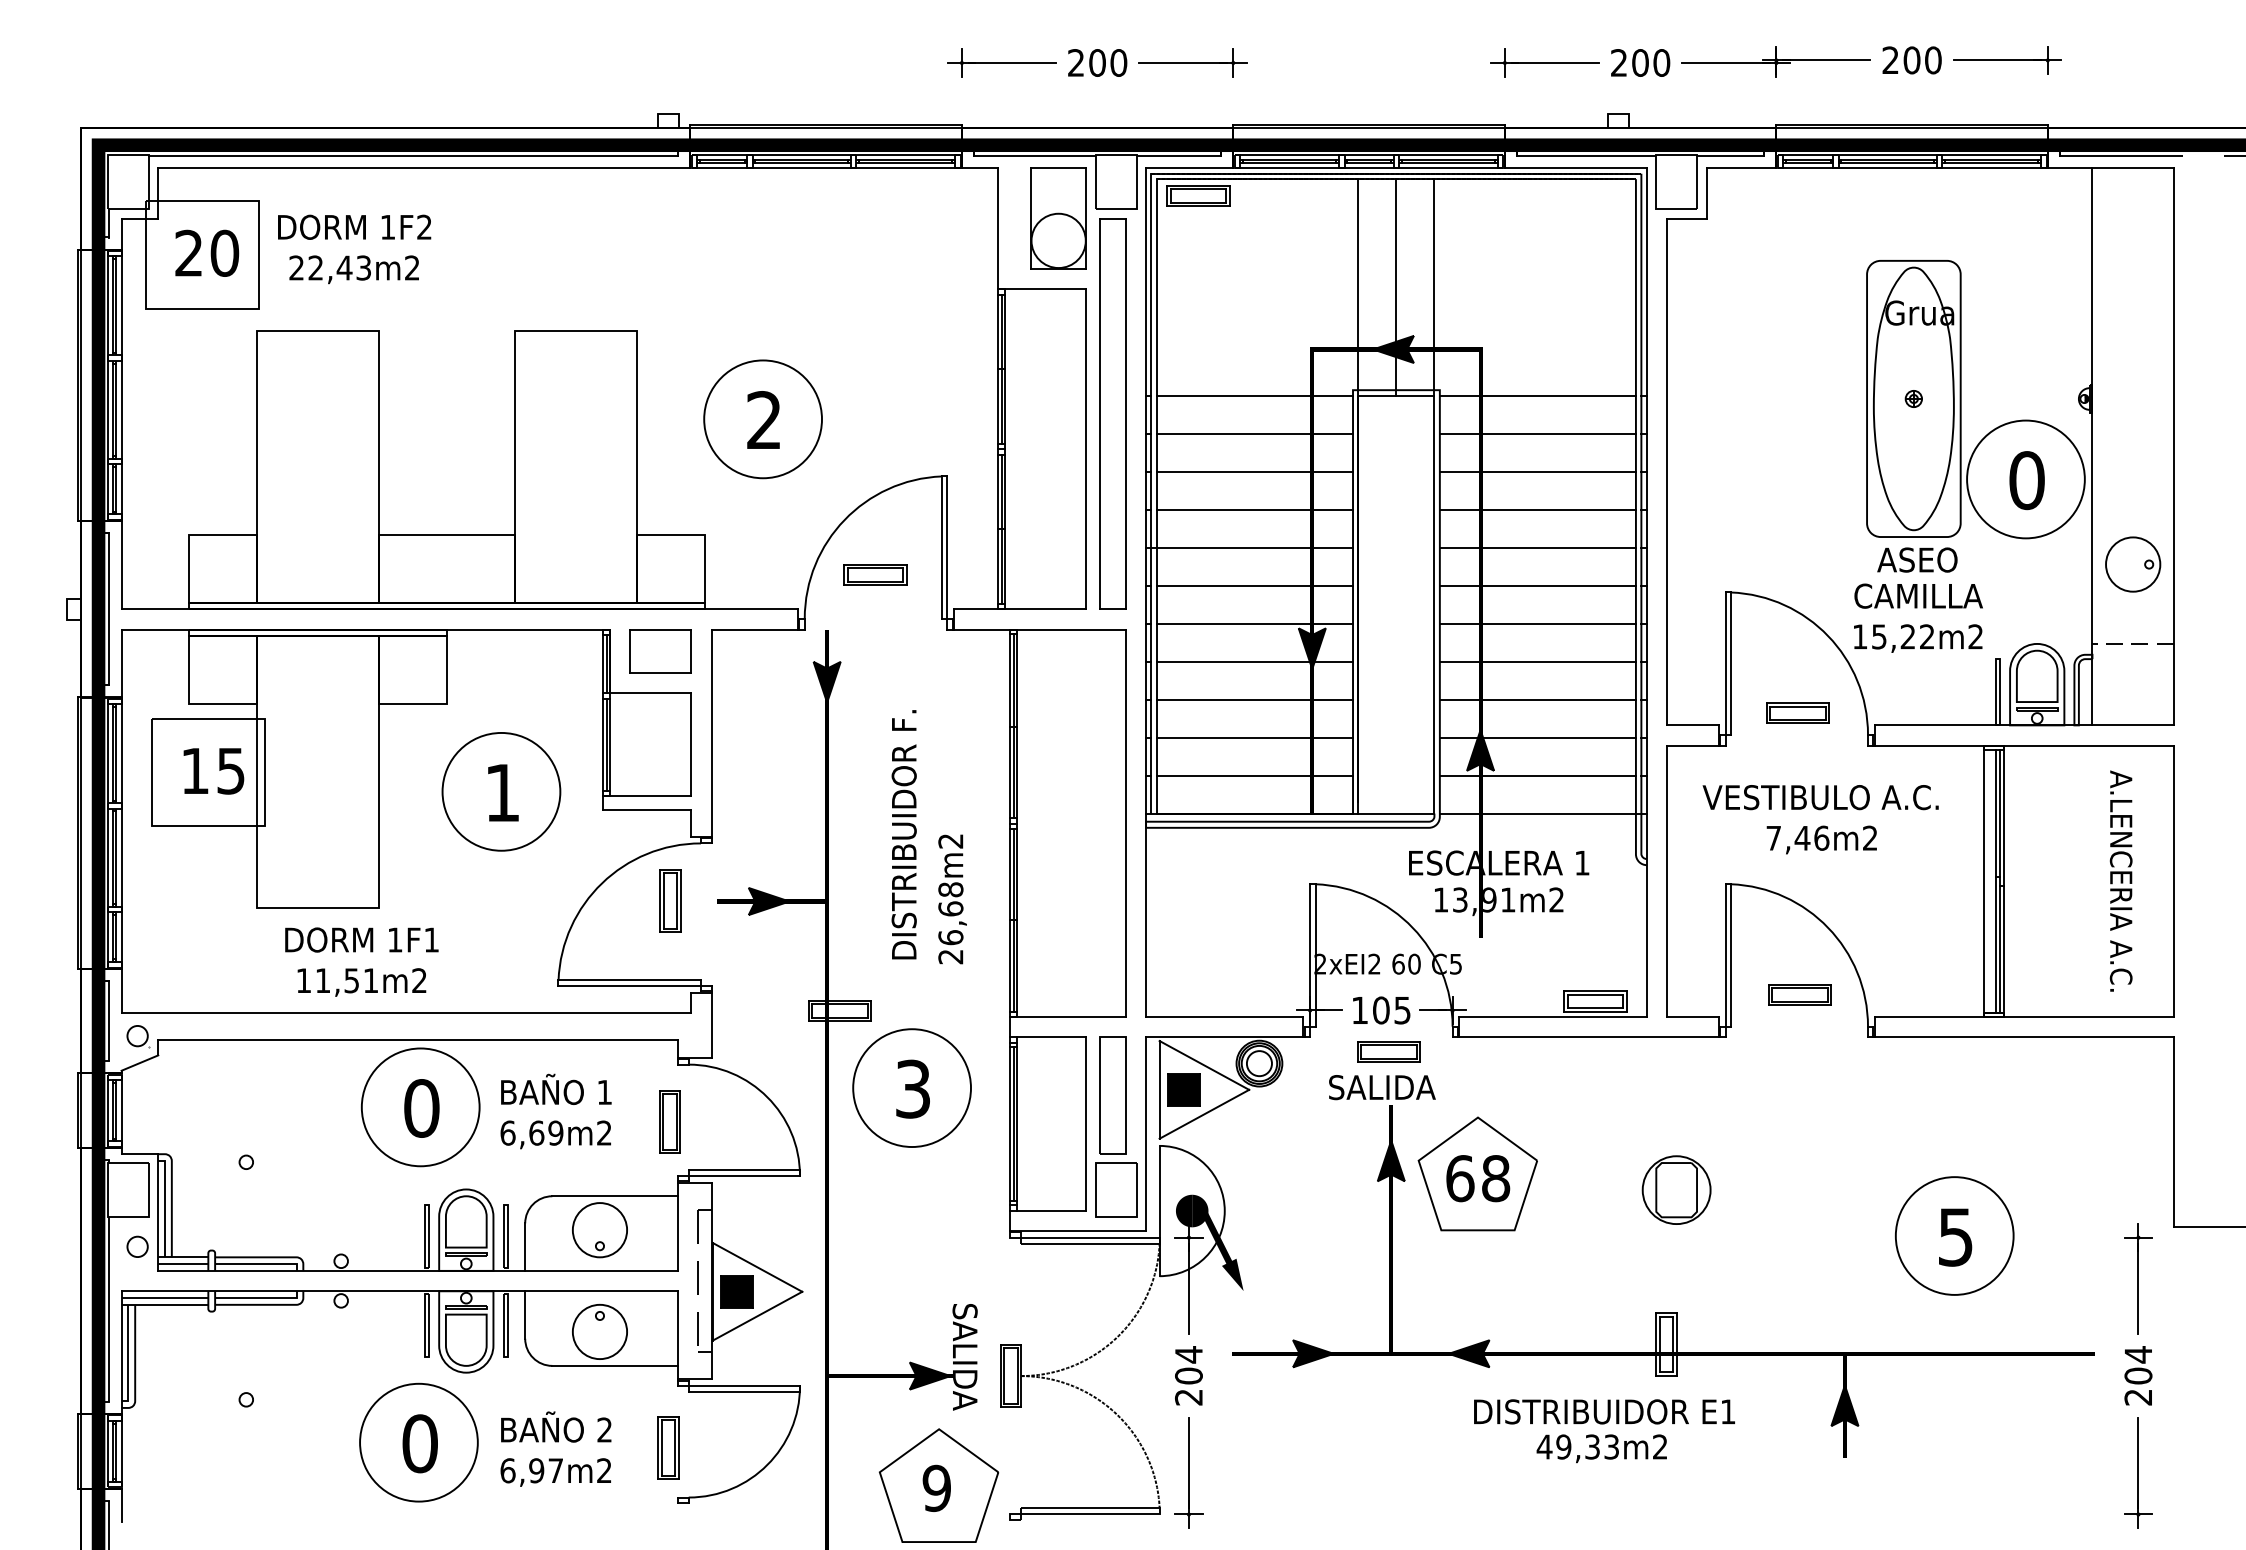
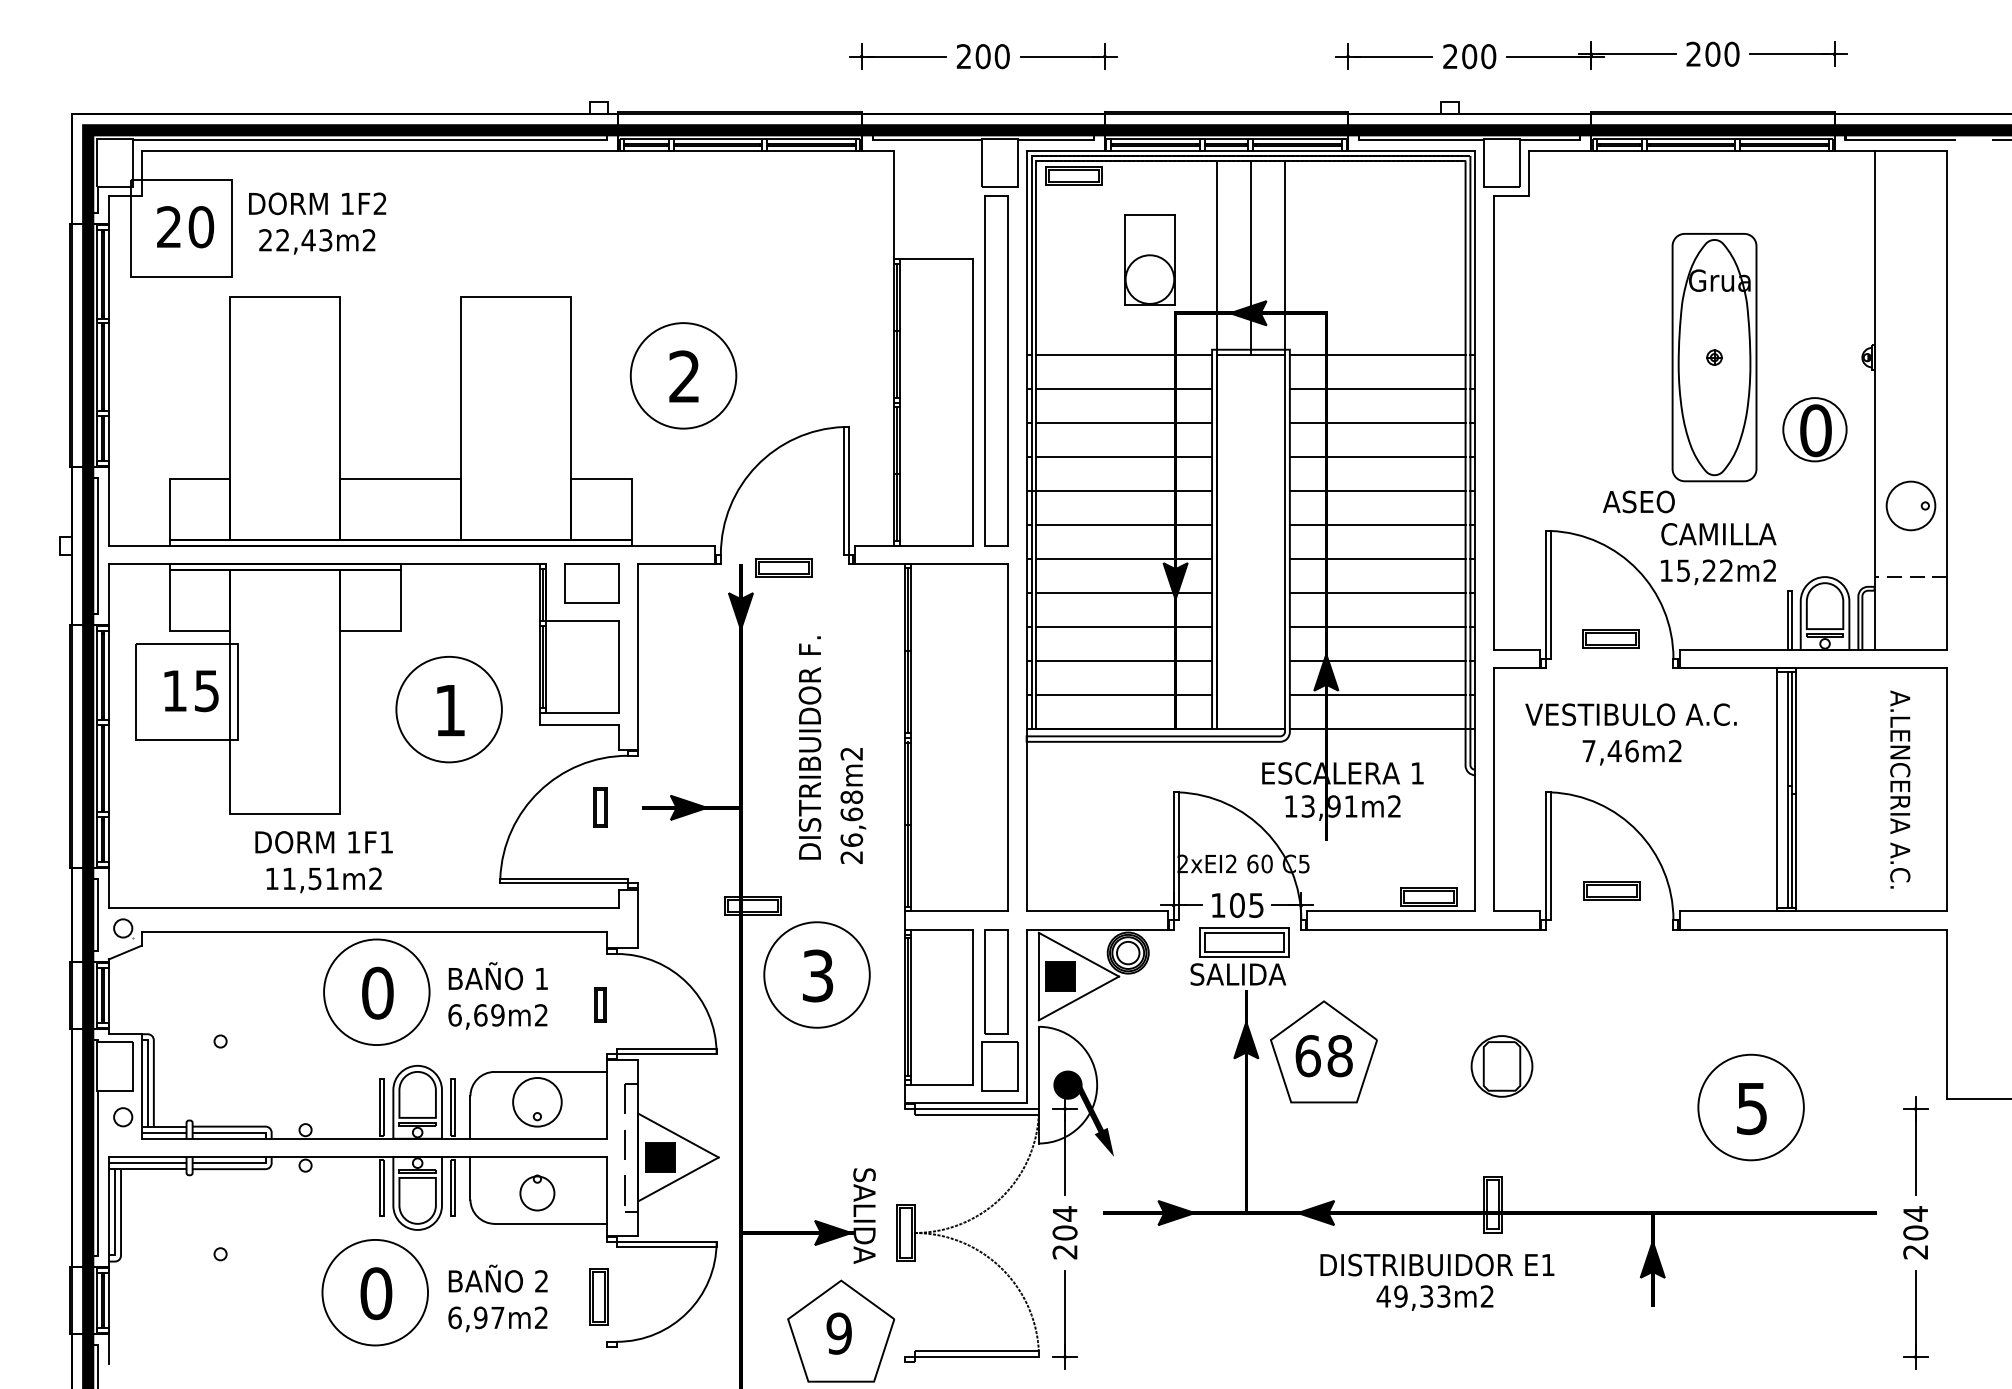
part: (1058, 218) -> (1149, 259), moved
circle: (2025, 479) -> (1814, 429), size x0.6
text: (1917, 559) -> (1638, 501), moved
part: (875, 574) -> (784, 567), moved
part: (670, 900) -> (600, 806), size x0.7
part: (1388, 1051) -> (1243, 942), size x1.6
part: (669, 1121) -> (599, 1004), size x0.6
circle: (599, 1331) -> (536, 1193), size x0.7

